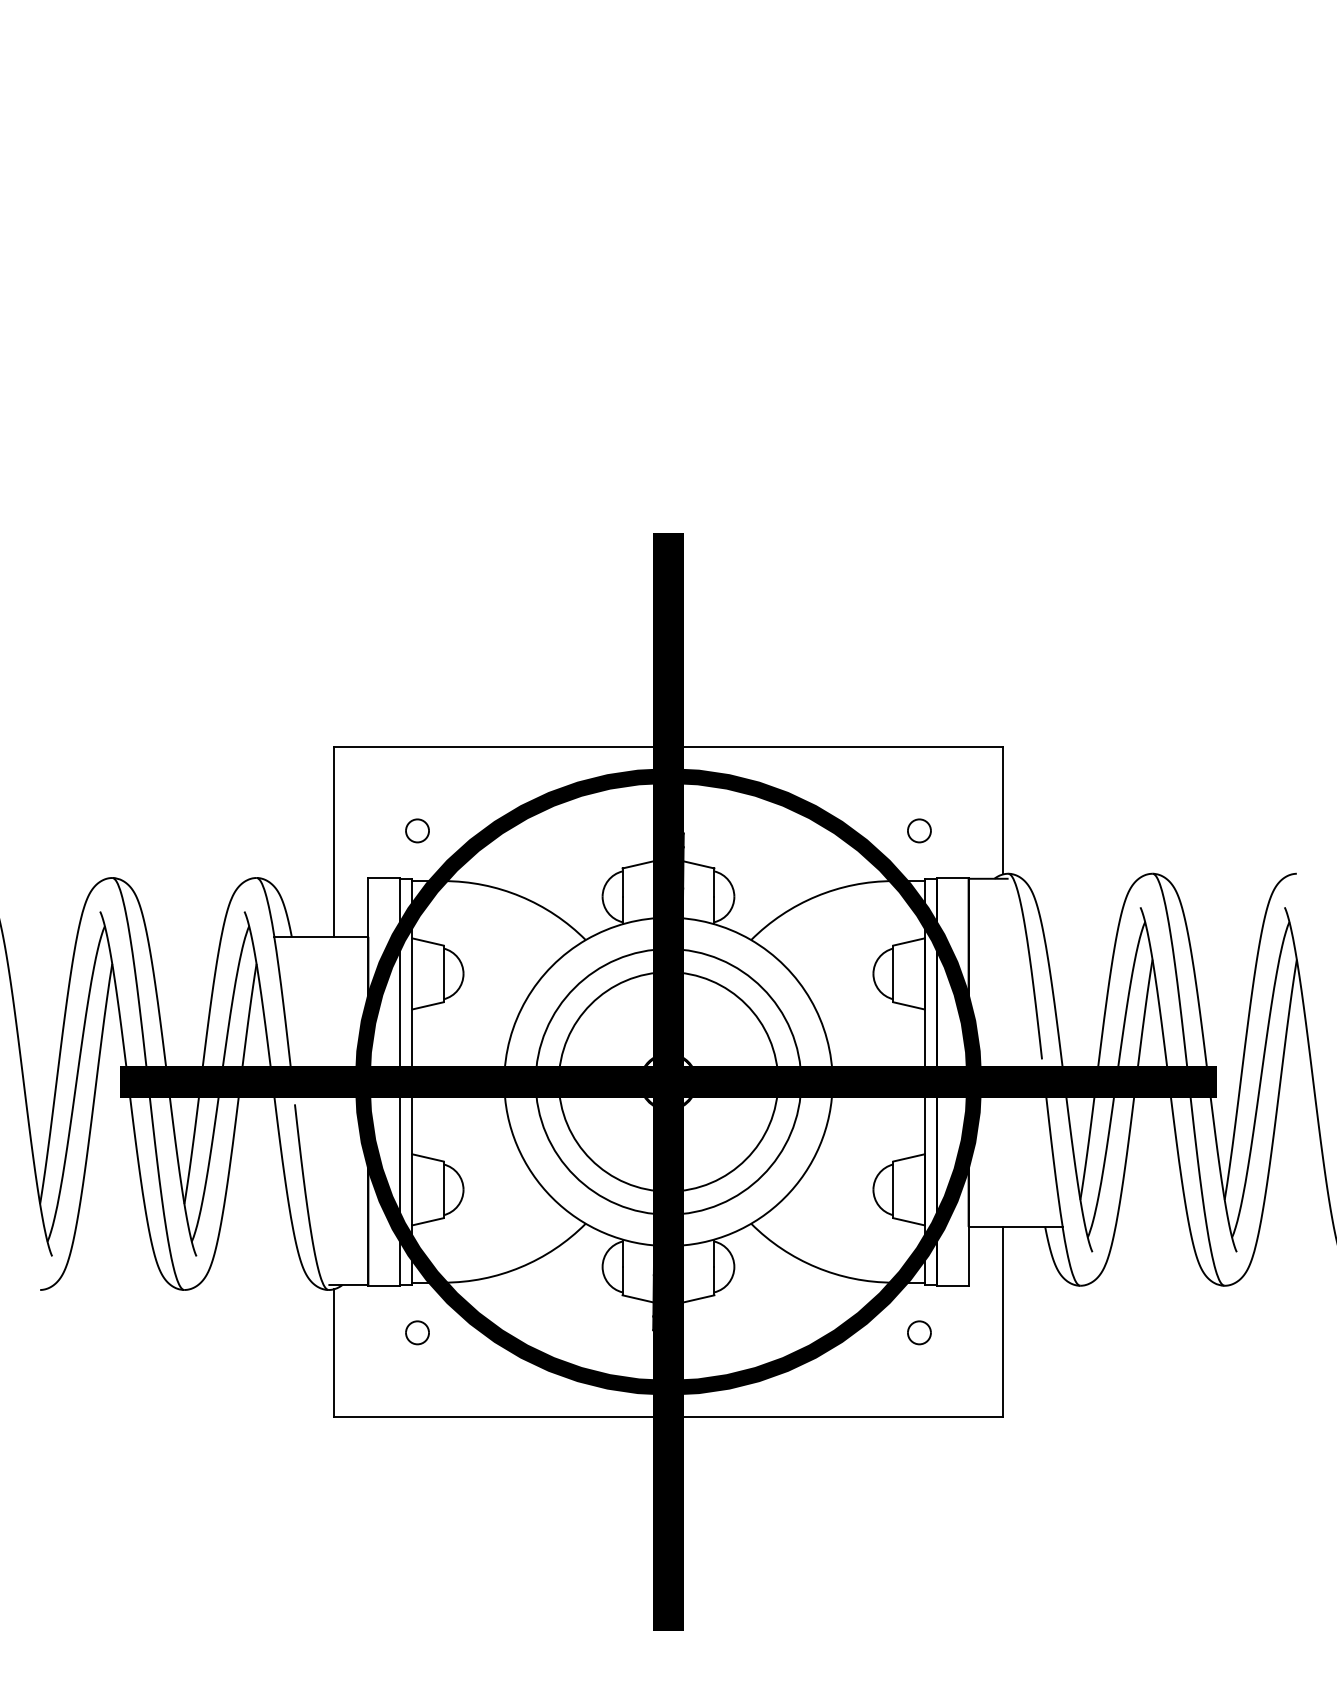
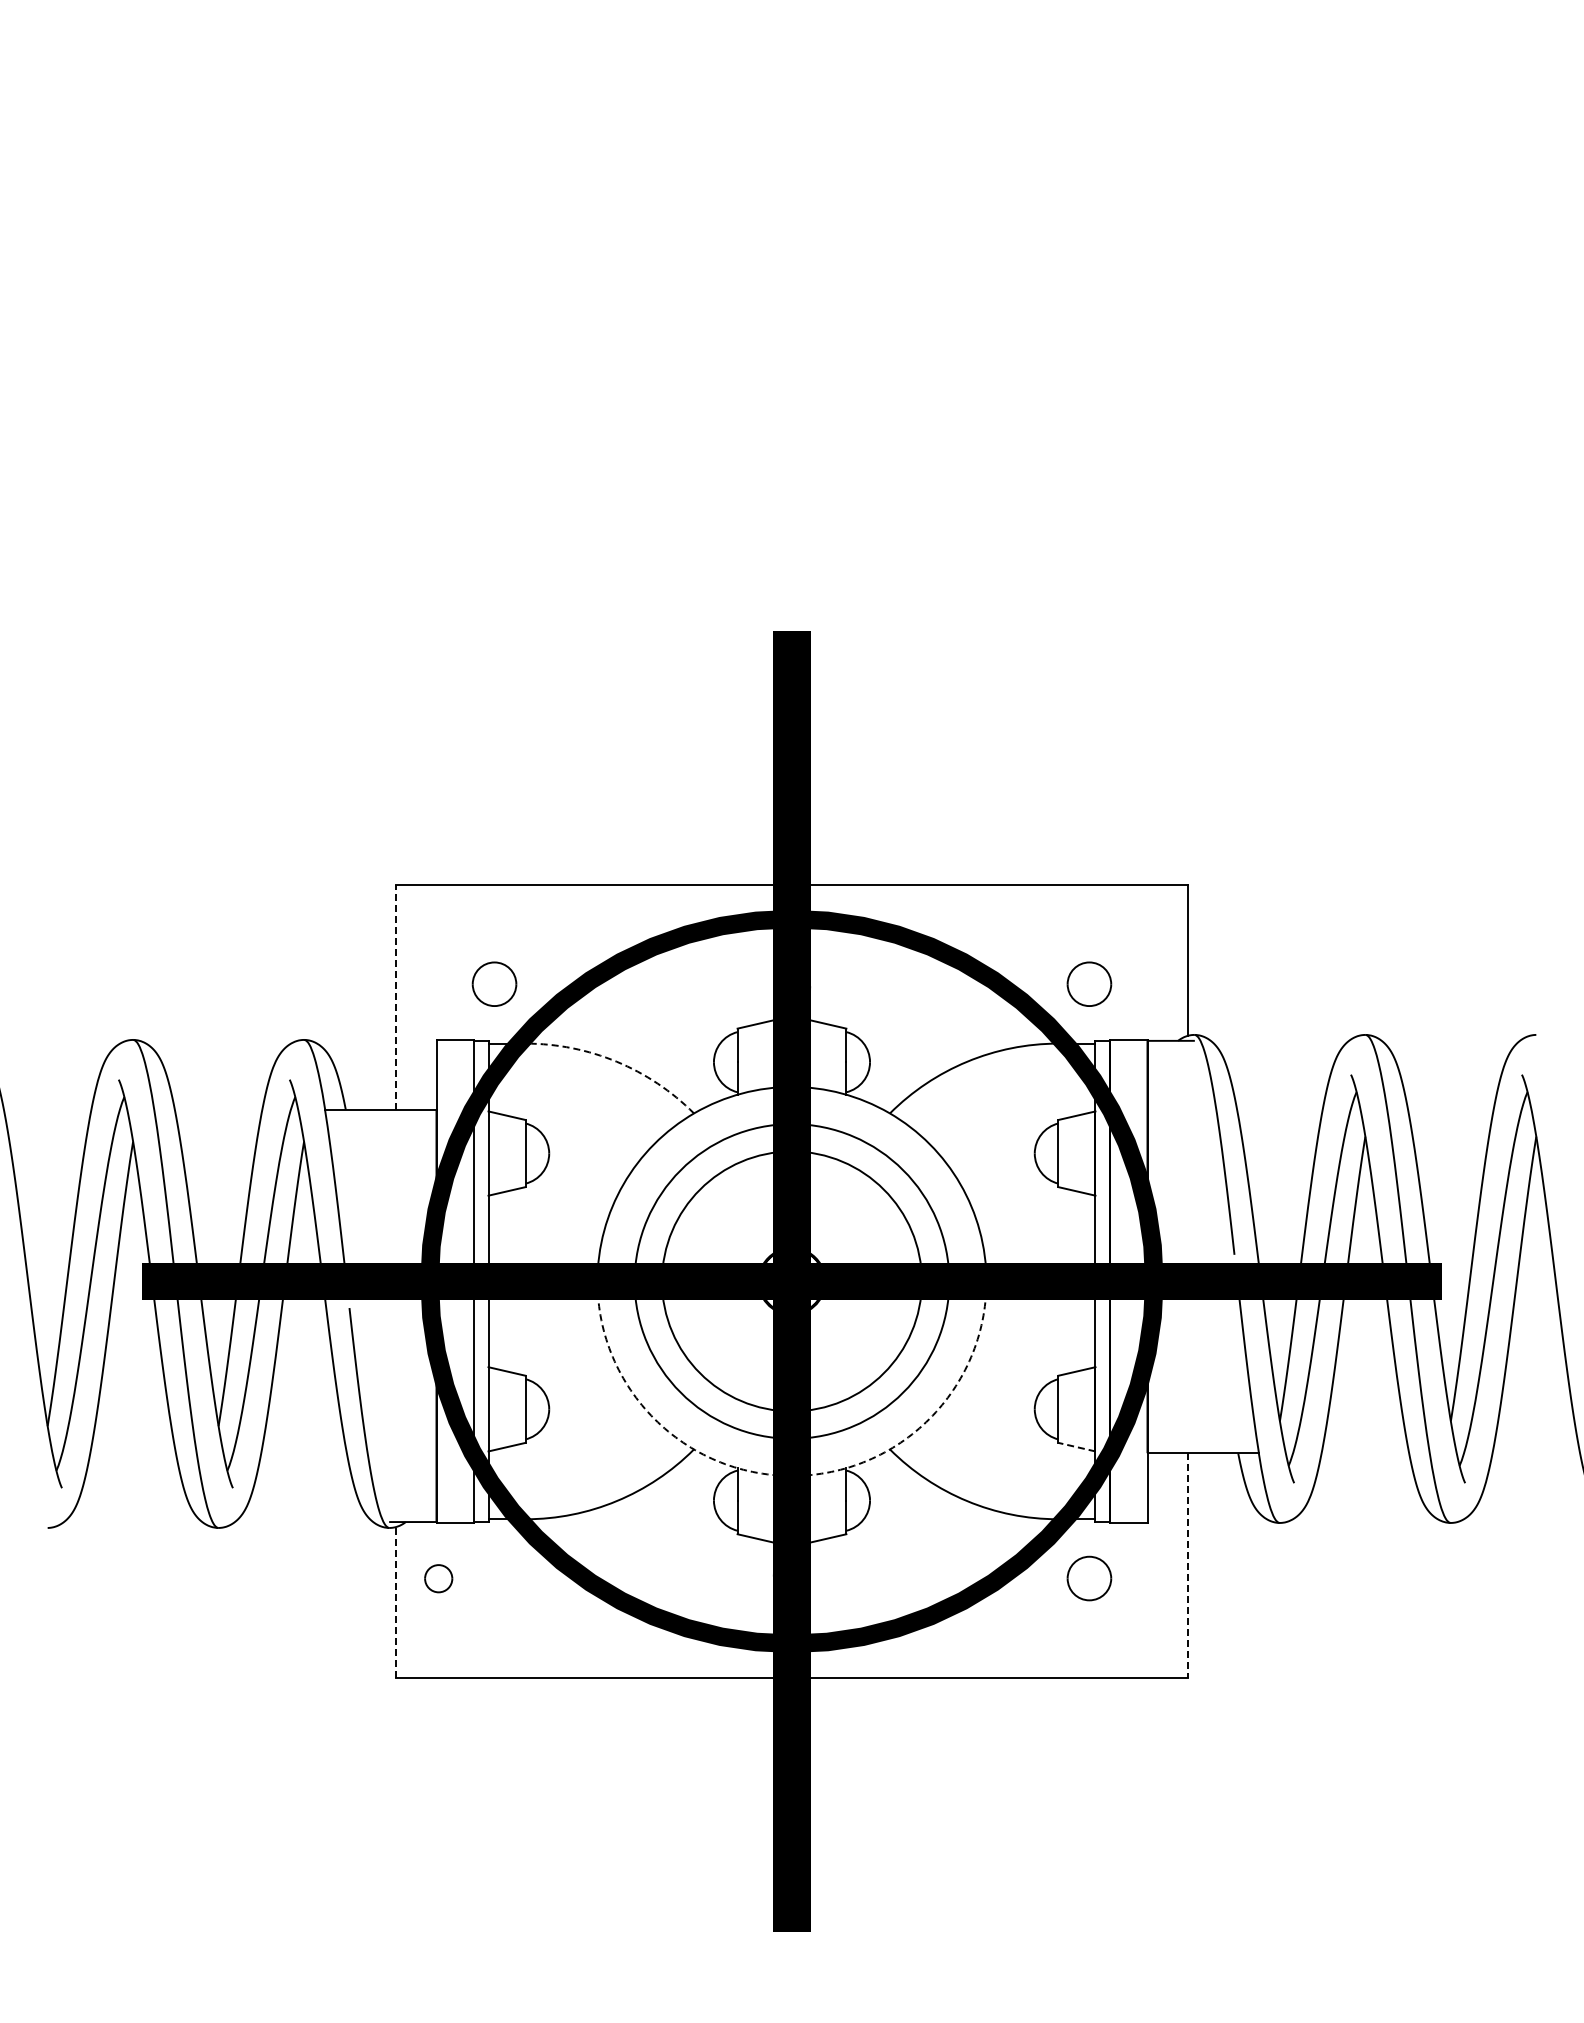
part: (417, 830) -> (494, 983), size x1.6
part: (918, 830) -> (1088, 983), size x1.6
line: (333, 841) -> (395, 996), solid -> dashed
arc: (520, 896) -> (616, 1061), solid -> dashed
line: (908, 1222) -> (1076, 1447), solid -> dashed
arc: (668, 1245) -> (791, 1475), solid -> dashed
line: (1003, 1322) -> (1188, 1566), solid -> dashed
part: (417, 1332) -> (438, 1578), moved
part: (918, 1332) -> (1088, 1578), size x1.6
line: (333, 1352) -> (395, 1602), solid -> dashed

